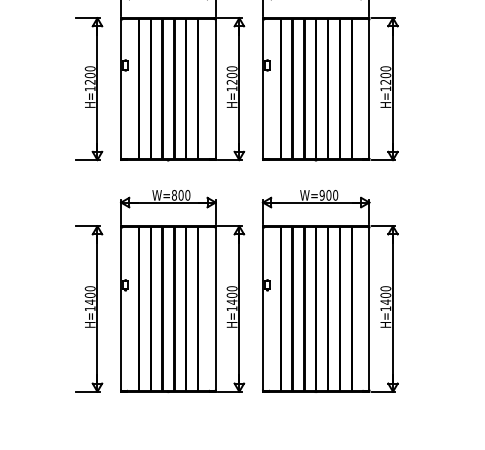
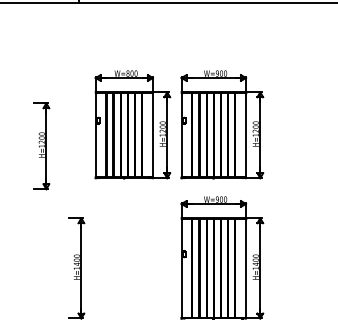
part: (89, 89) -> (41, 146), moved
part: (181, 291) -> (132, 257), removed

